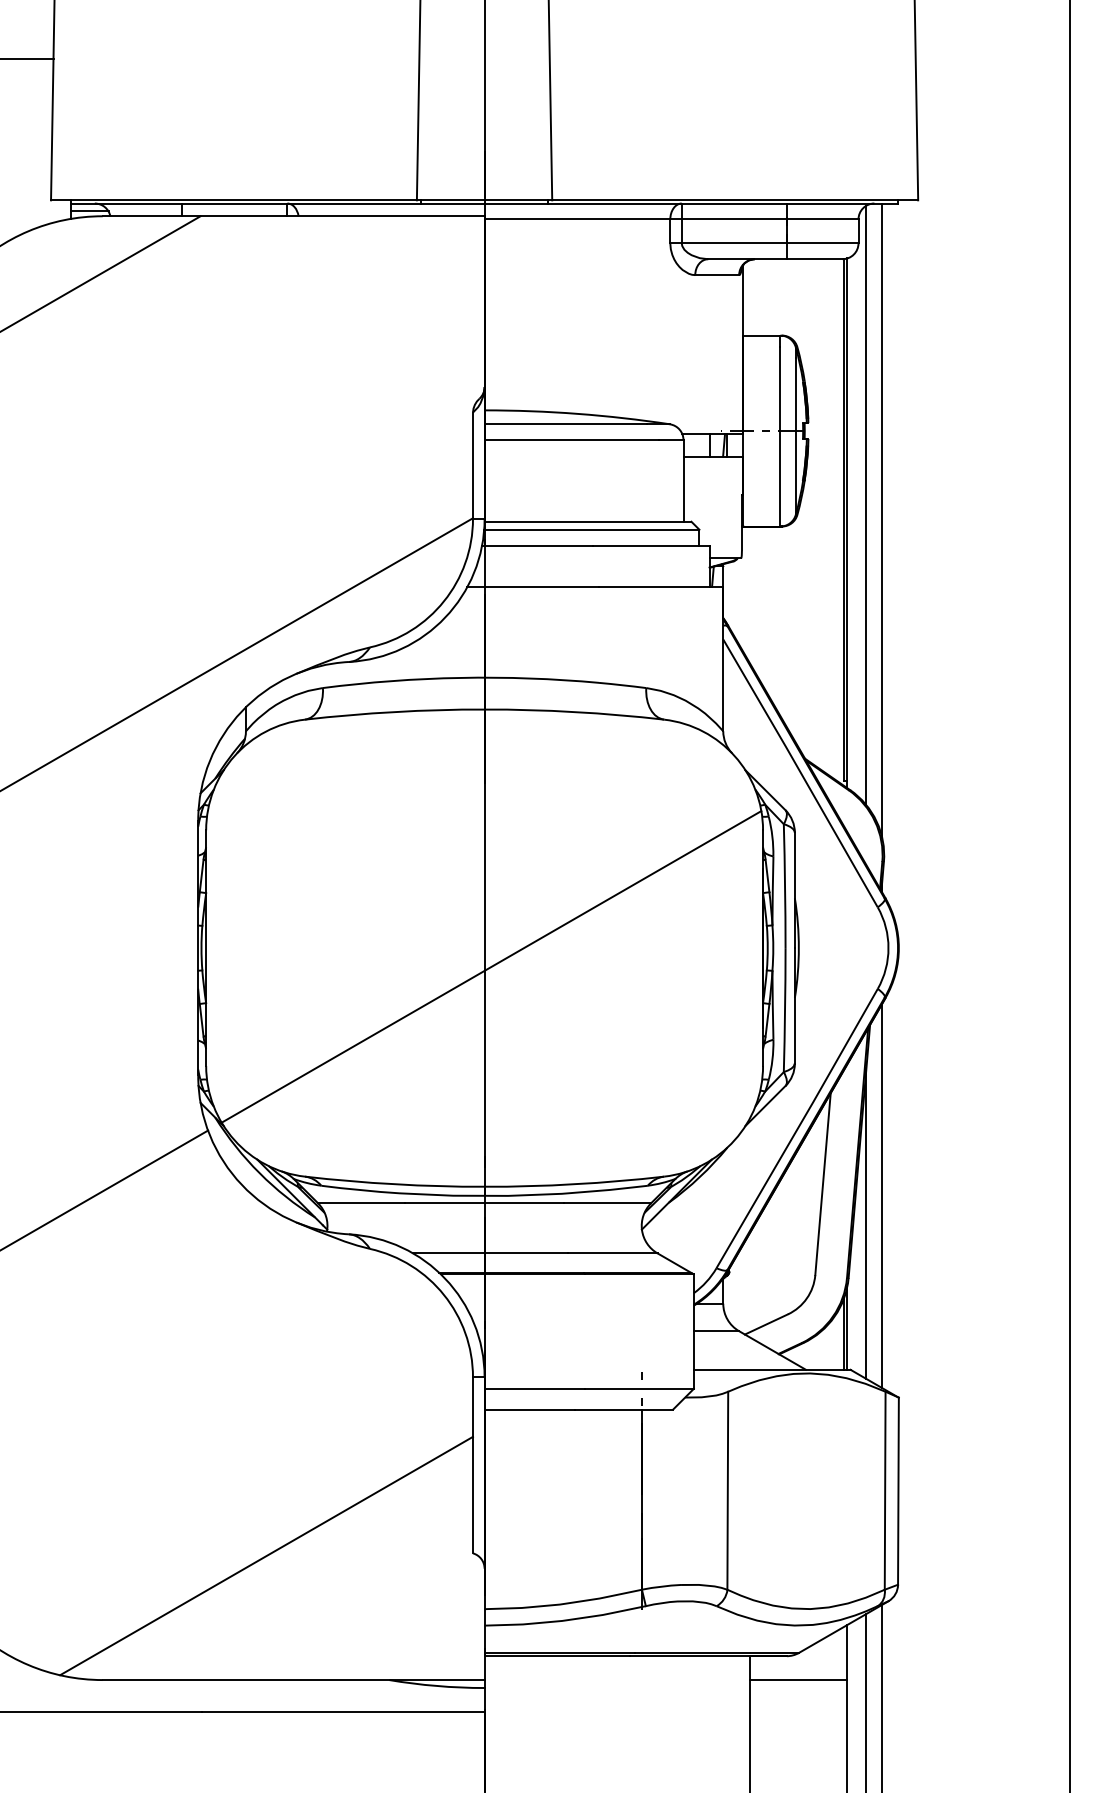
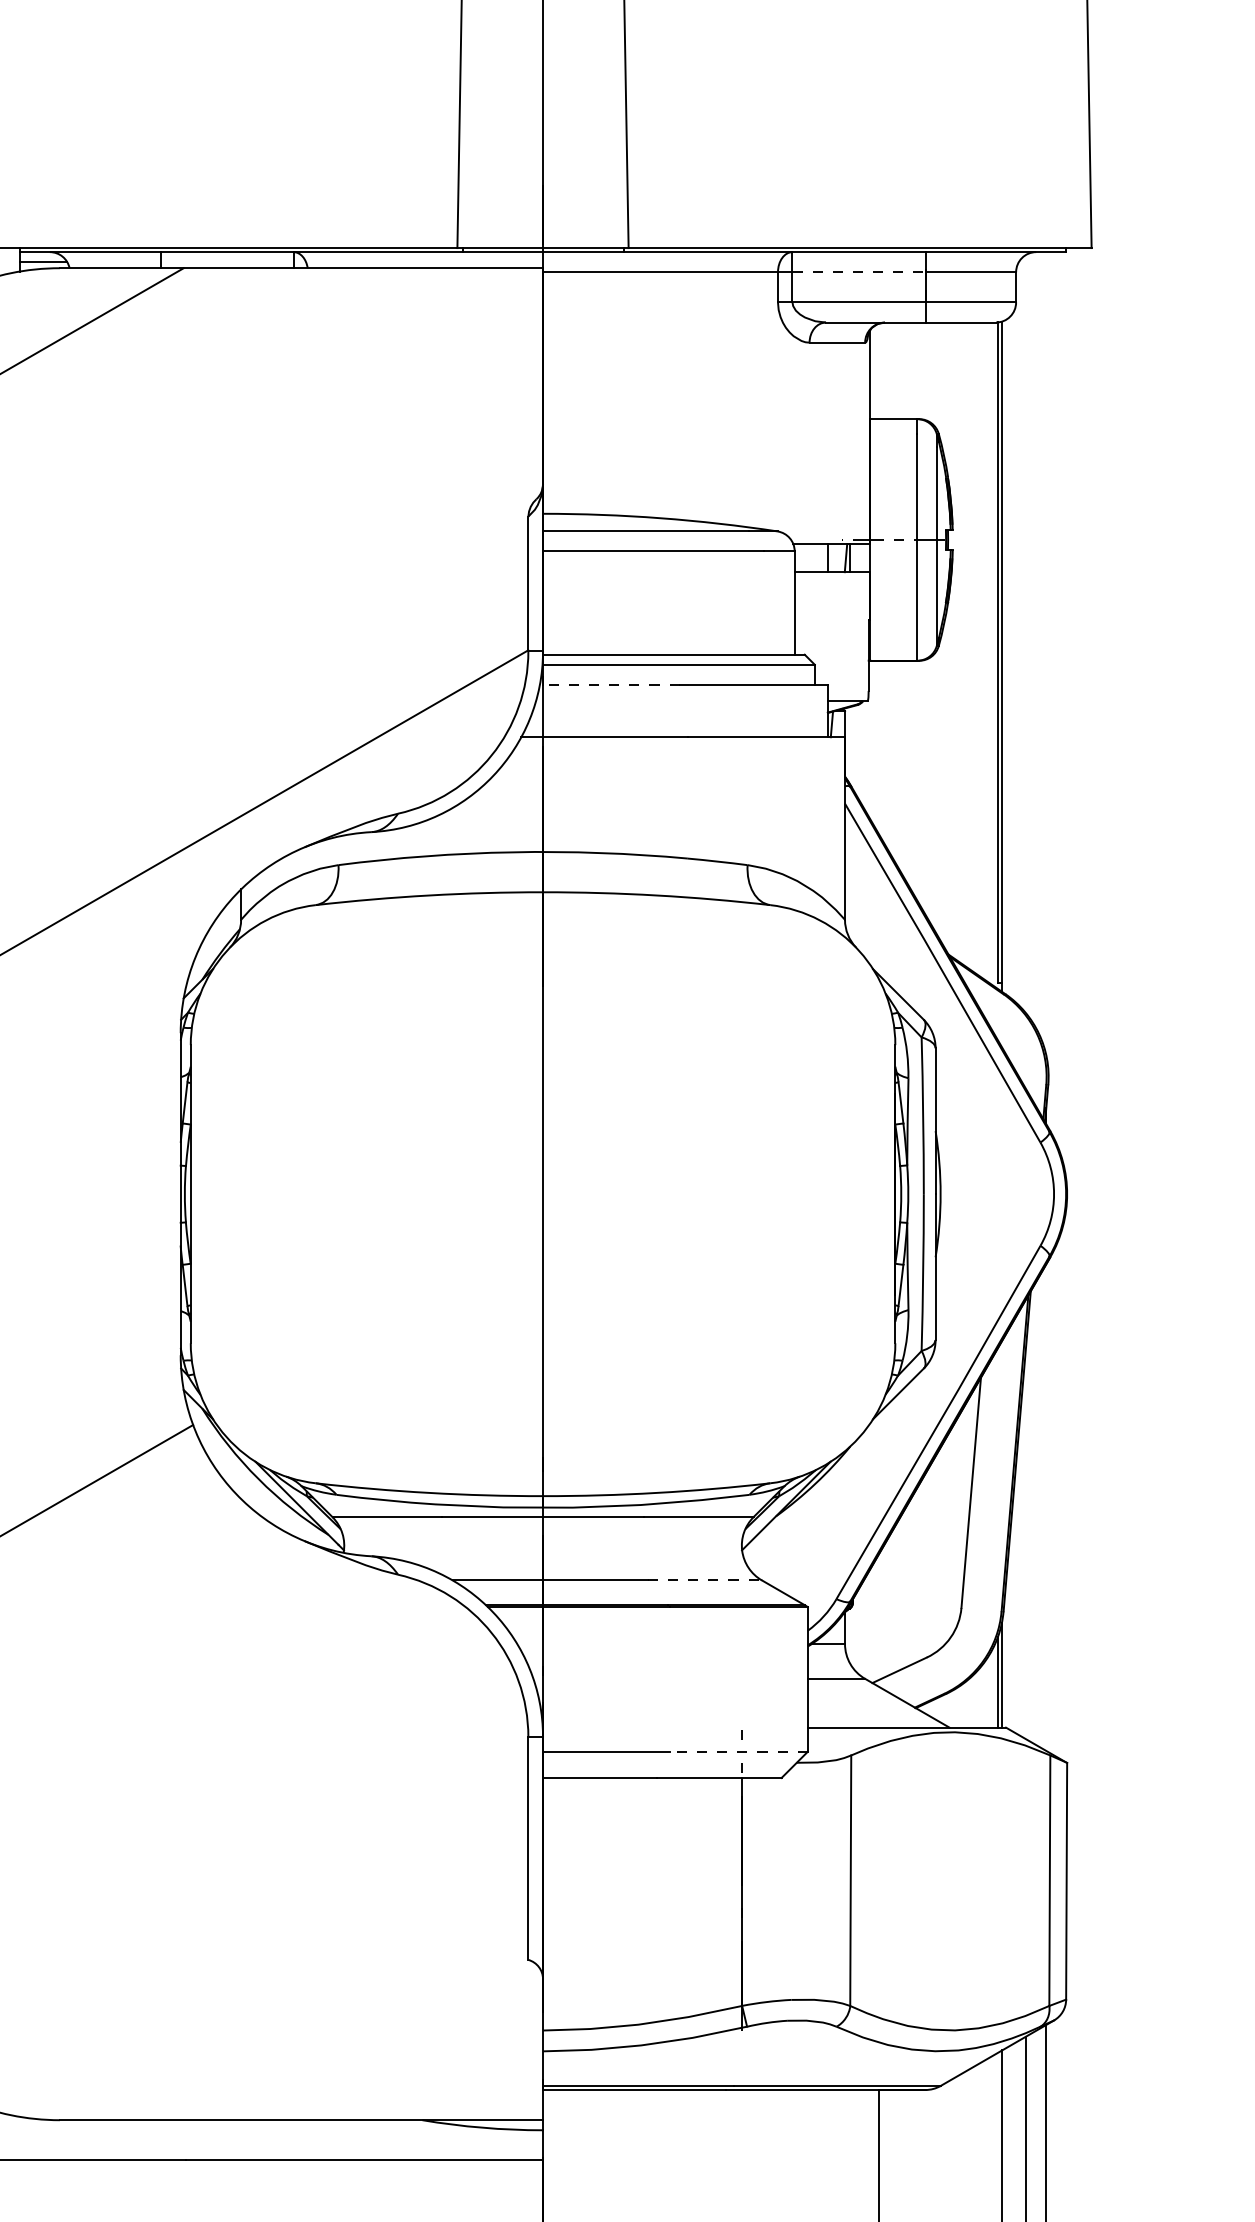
line: (734, 219) -> (859, 272), solid -> dashed
line: (866, 505) -> (1026, 634), removed
line: (882, 520) -> (1046, 653), removed
line: (536, 545) -> (608, 684), solid -> dashed
line: (491, 966) -> (551, 1217), removed
line: (882, 1195) -> (1046, 1507), removed
line: (866, 1222) -> (1026, 1541), removed
line: (613, 1253) -> (706, 1580), solid -> dashed
line: (638, 1388) -> (737, 1751), solid -> dashed
line: (266, 1555) -> (267, 1962), removed
line: (798, 1680) -> (940, 2120), removed

